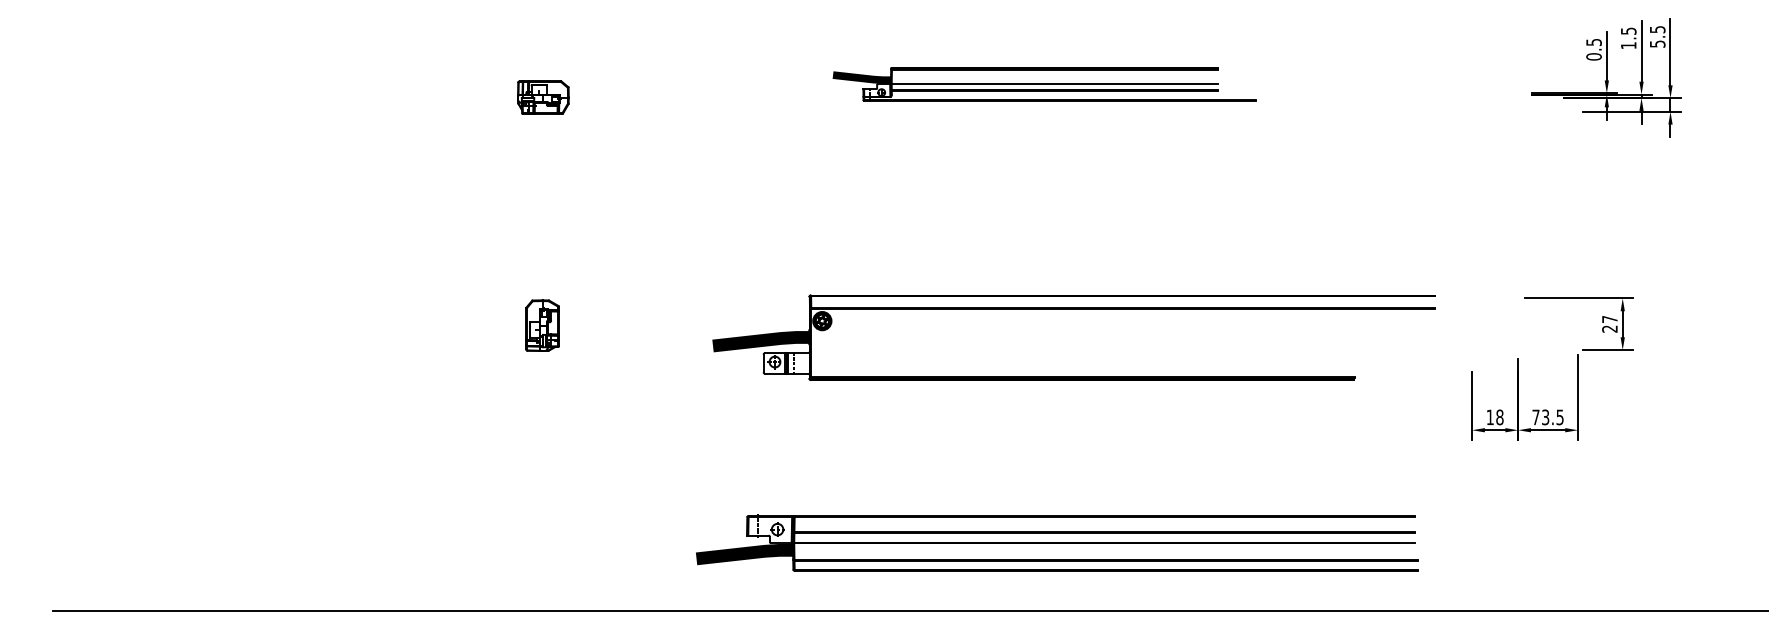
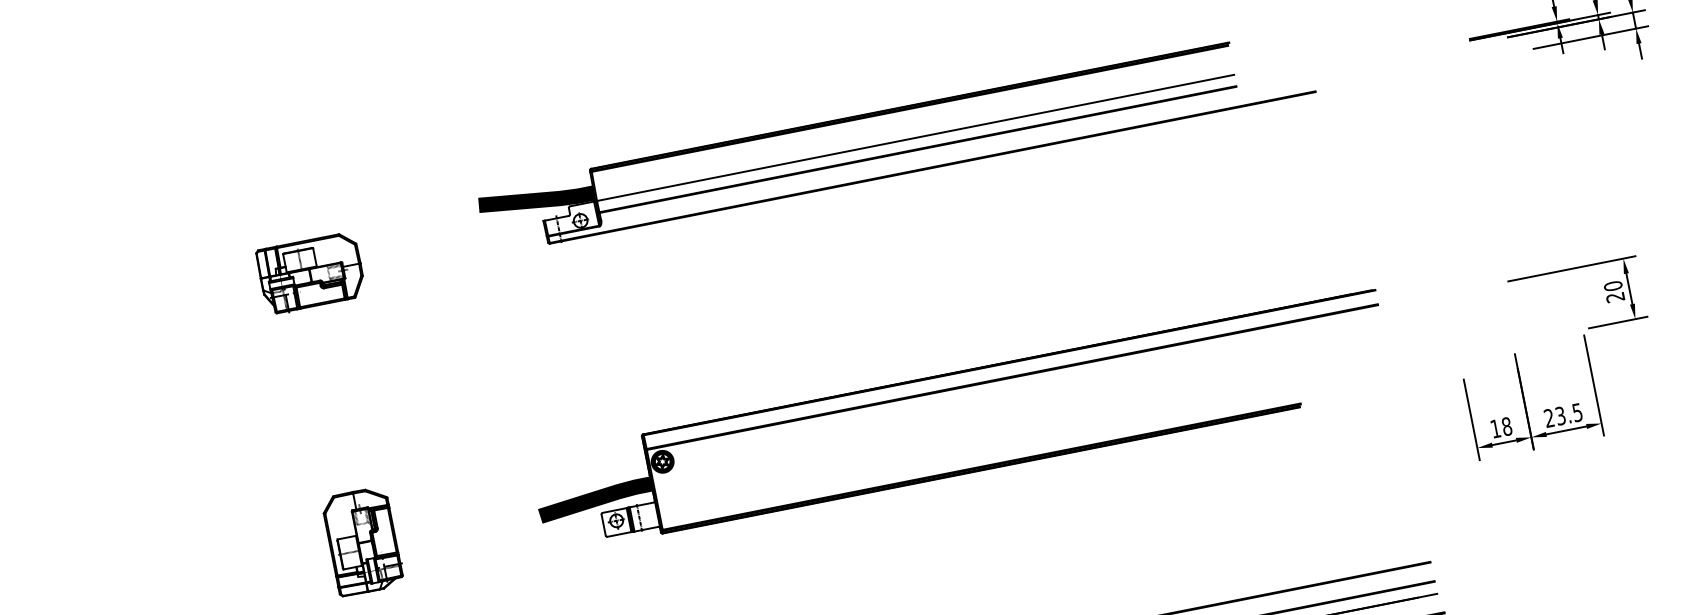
part: (1044, 84) -> (895, 141), size x1.67
part: (543, 97) -> (311, 273), size x1.67
part: (1073, 309) -> (954, 389), moved
text: (1609, 319) -> (1612, 286), 27 -> 20
part: (542, 325) -> (362, 541), size x1.67
text: (1535, 417) -> (1548, 418), 73.5 -> 23.5

